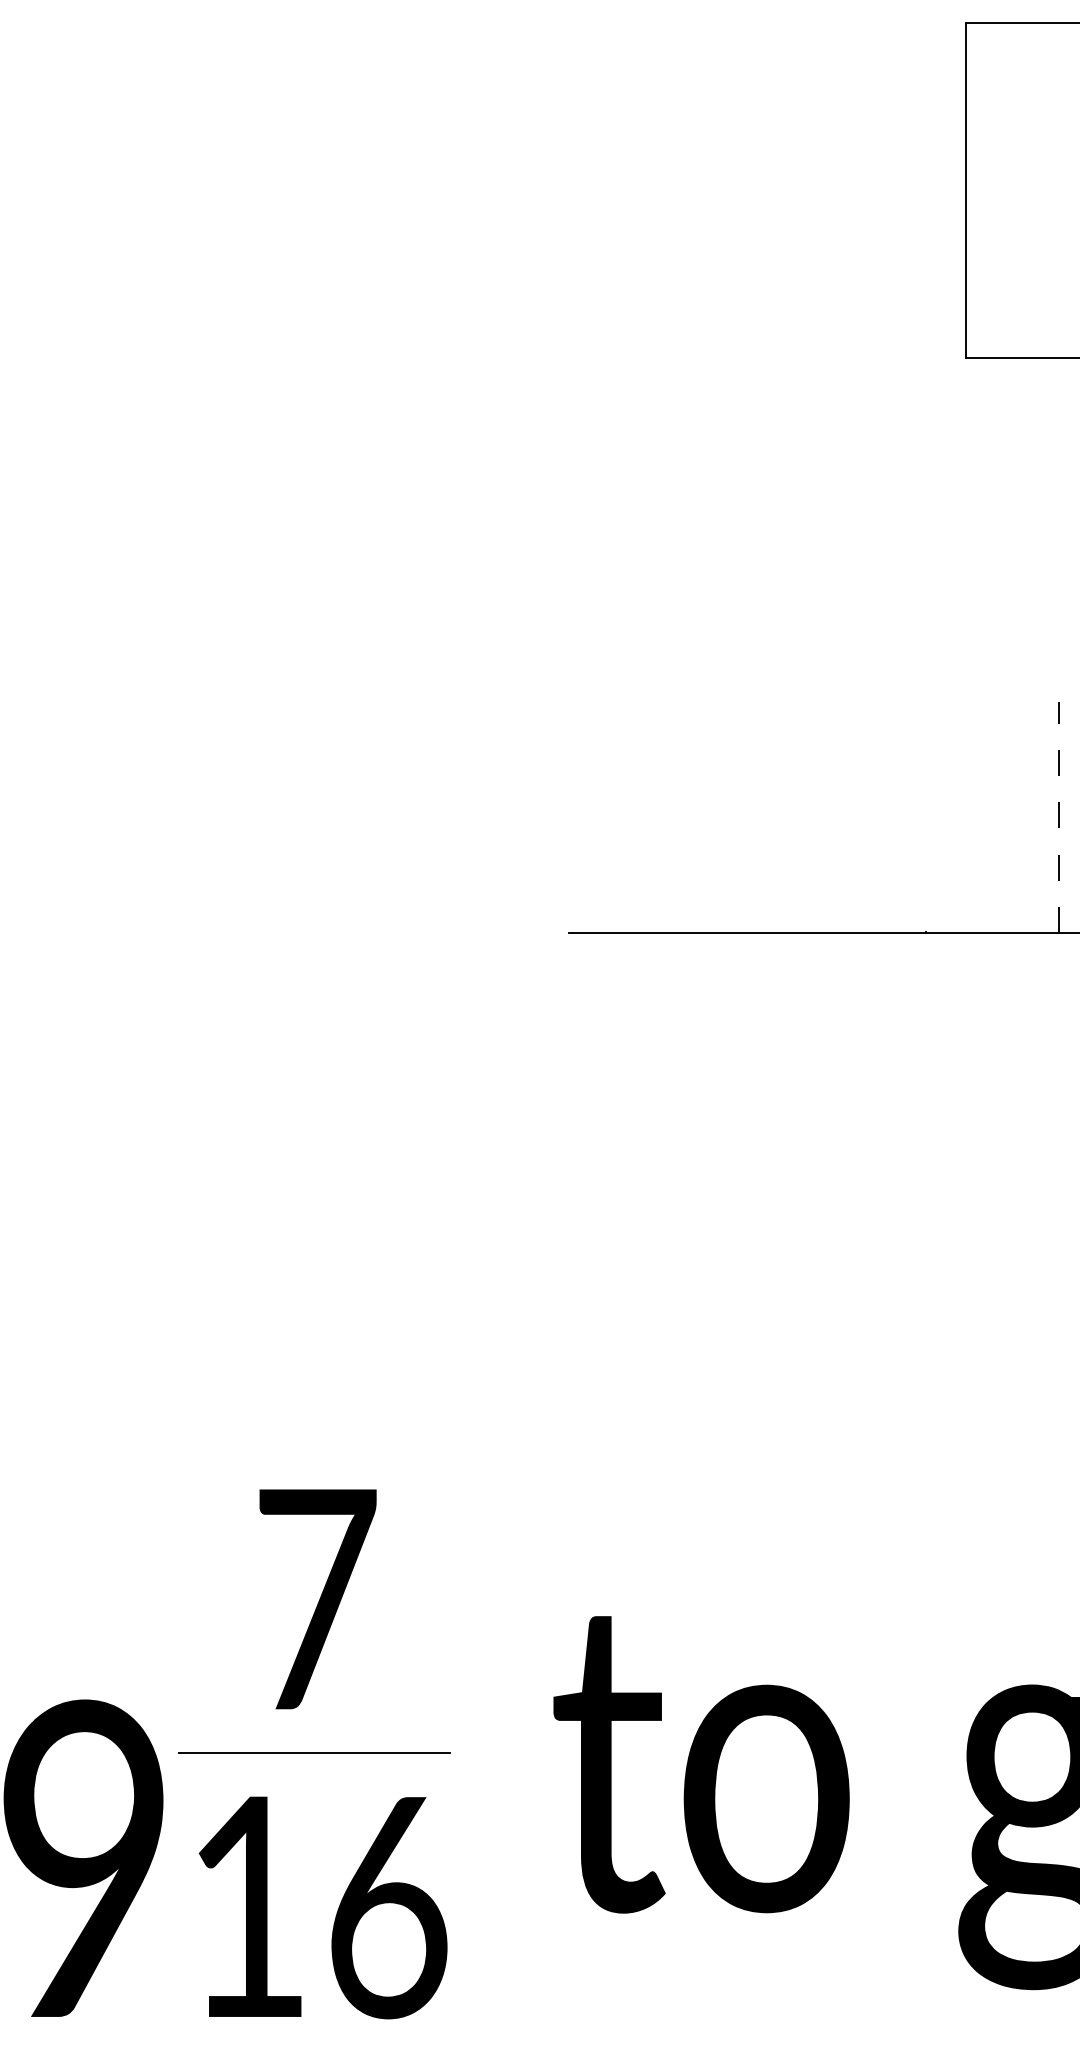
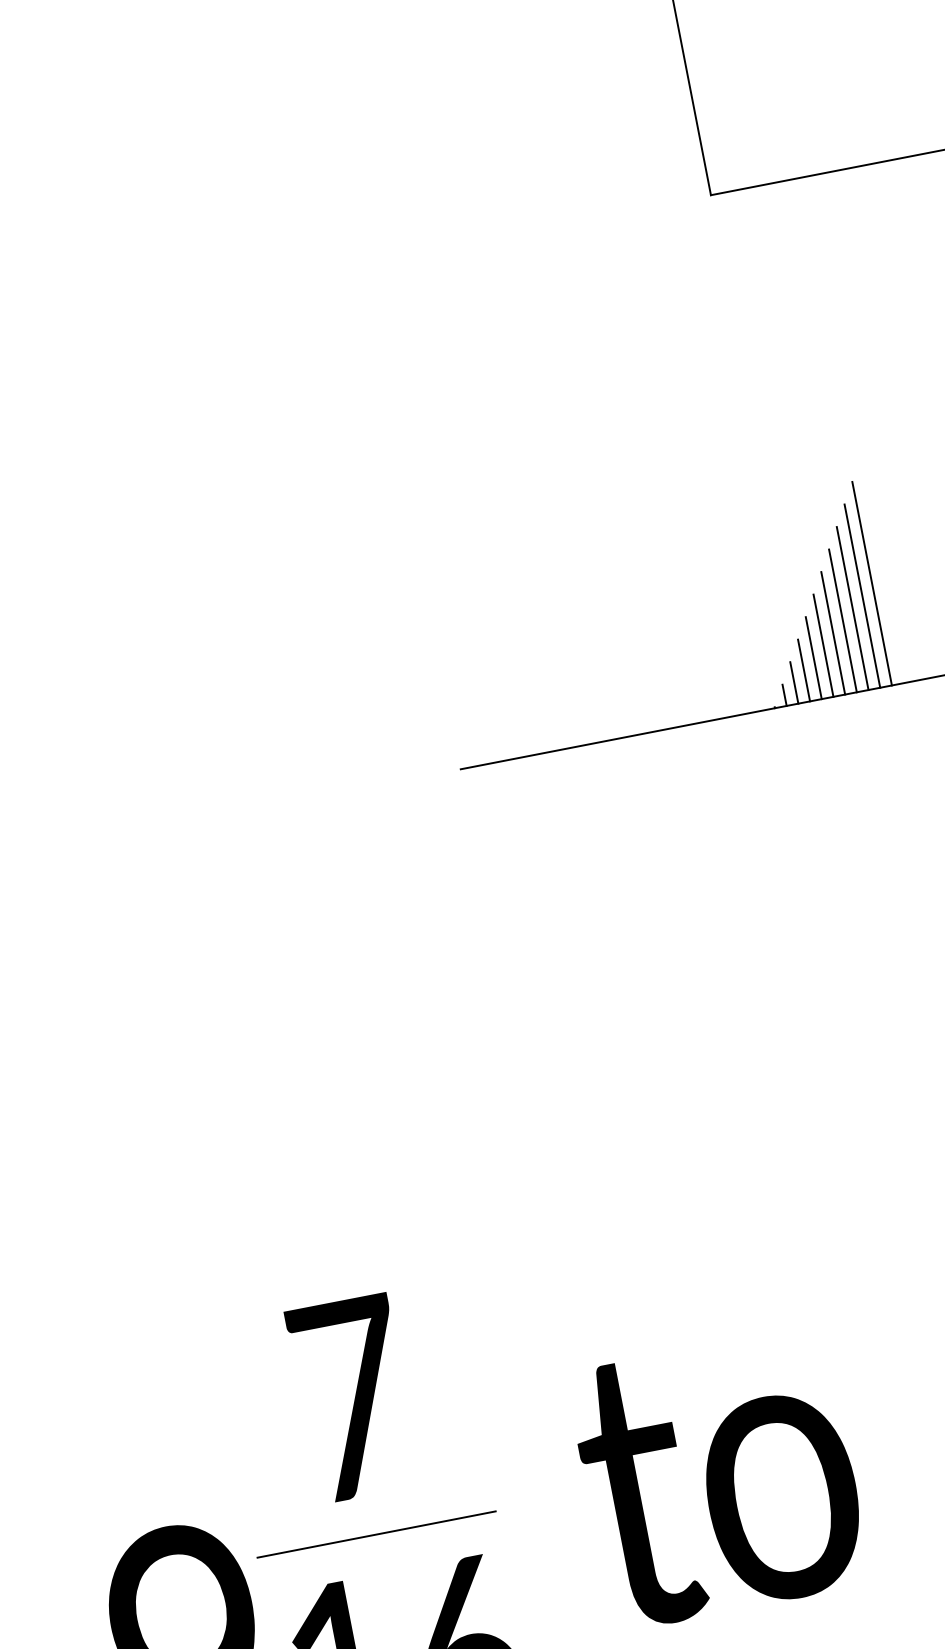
line: (1059, 817) -> (872, 583), dashed -> solid
line: (1046, 828) -> (862, 595), added
line: (1032, 840) -> (852, 608), added
line: (1019, 851) -> (842, 620), added
line: (1006, 863) -> (833, 633), added
line: (992, 874) -> (823, 645), added
line: (979, 886) -> (813, 658), added
line: (966, 897) -> (804, 670), added
line: (953, 909) -> (794, 682), added
line: (939, 920) -> (784, 694), added

